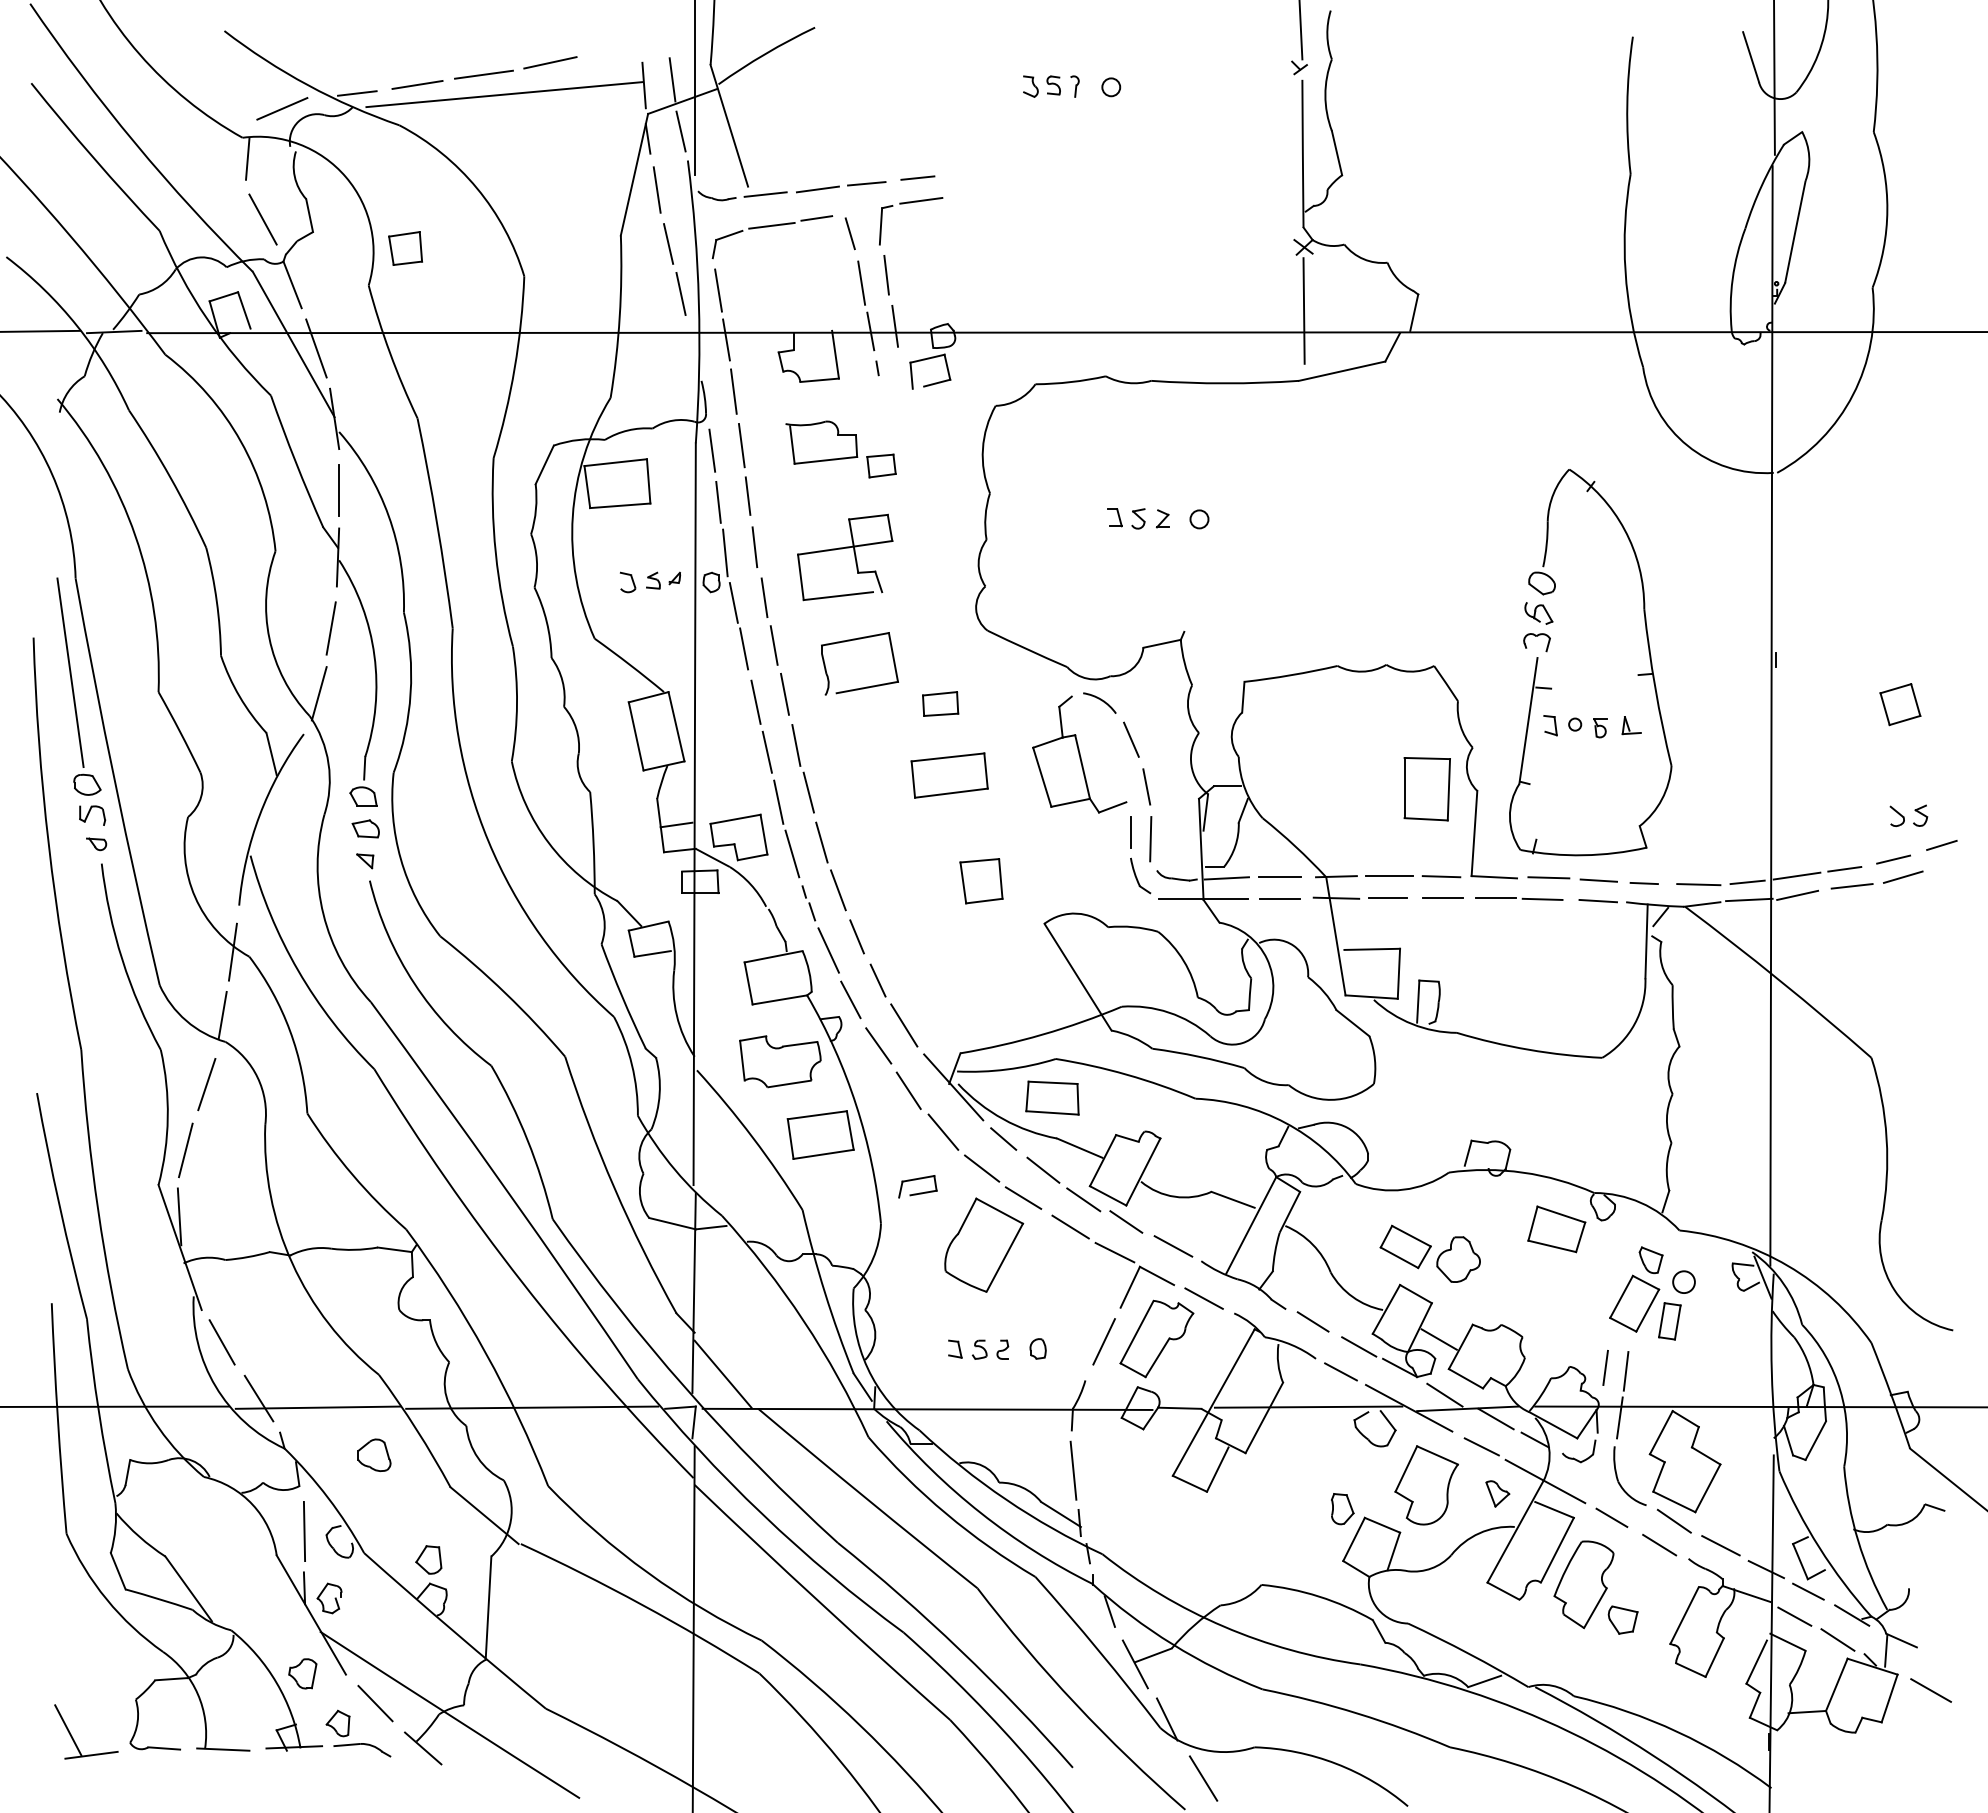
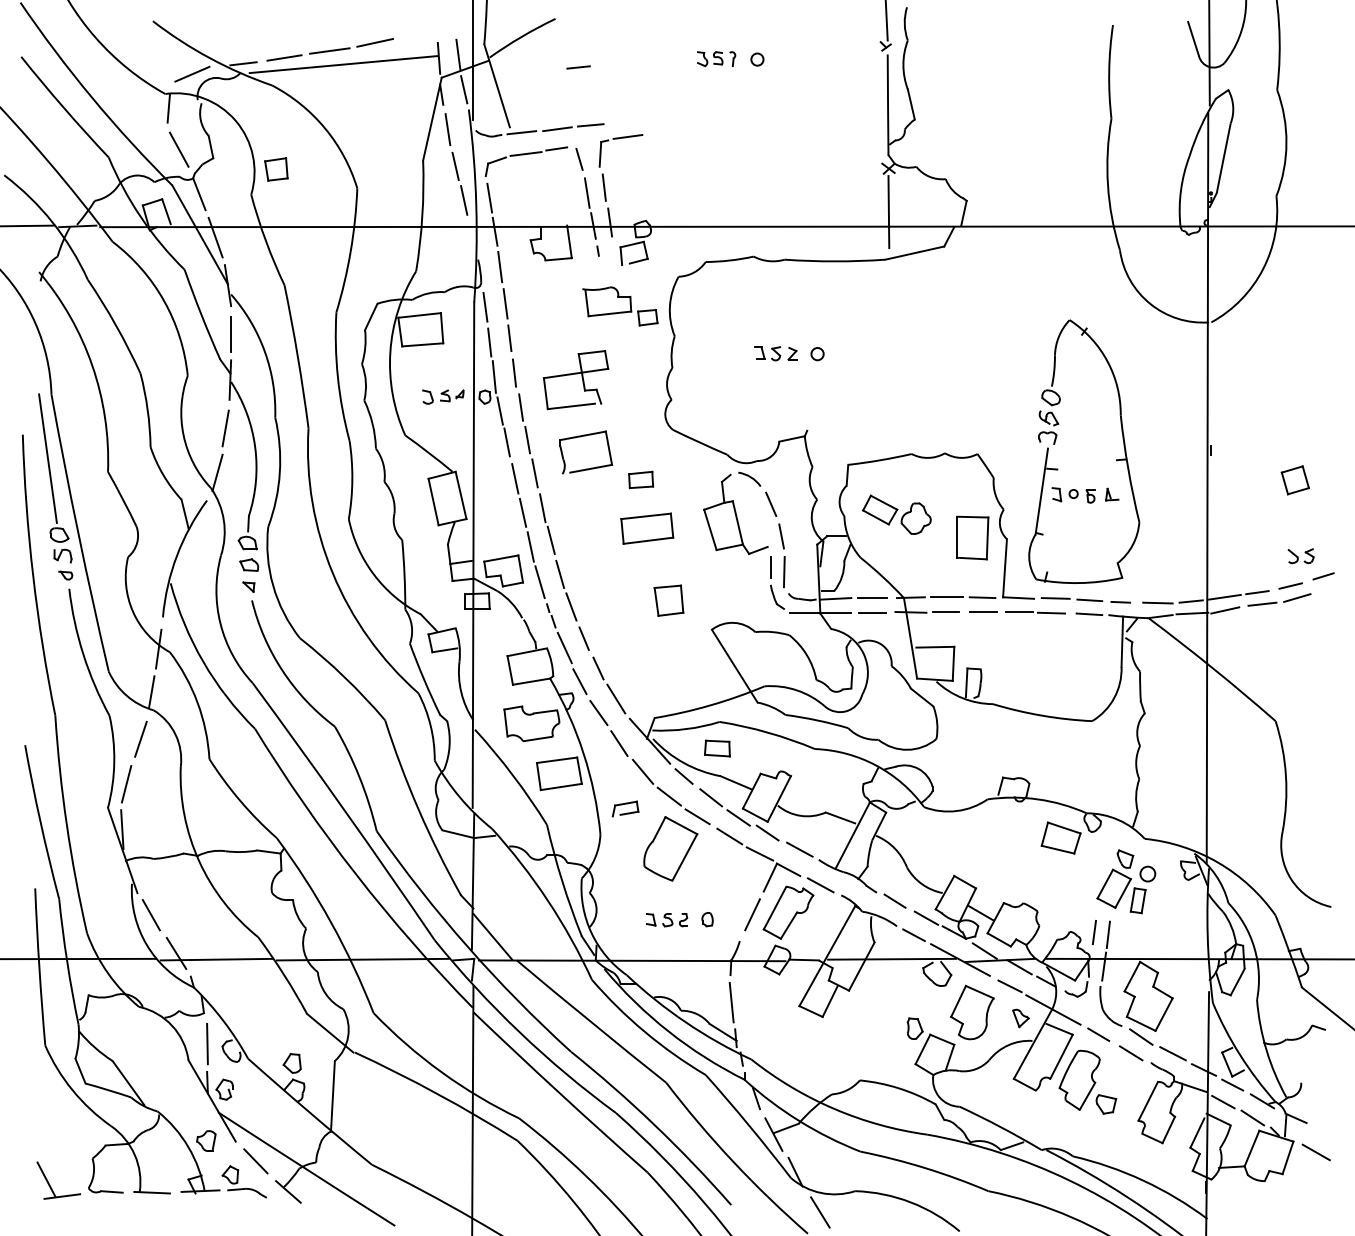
line: (917, 178) -> (578, 67), moved
part: (841, 449) -> (620, 306), moved
part: (1052, 1097) -> (717, 748), size x0.7
part: (1429, 1253) -> (896, 514), moved
part: (374, 1454) -> (255, 991), removed

